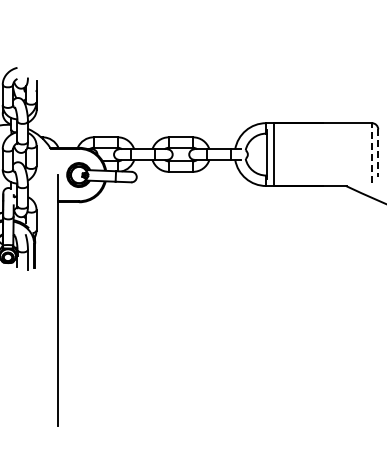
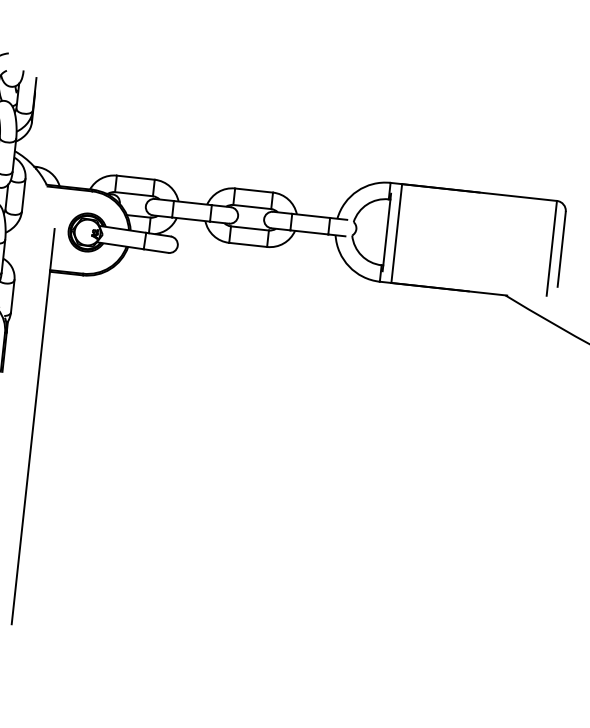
line: (371, 152) -> (551, 247), dashed -> solid
line: (378, 153) -> (562, 249), dashed -> solid

